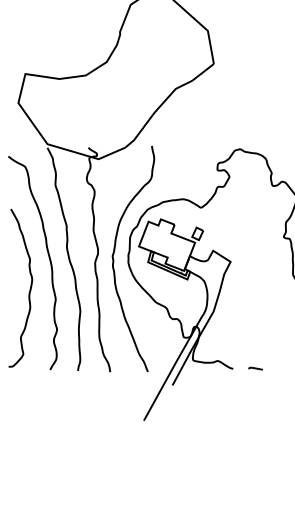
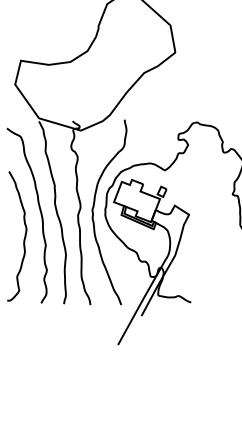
curve: (255, 367) -> (209, 301), removed

